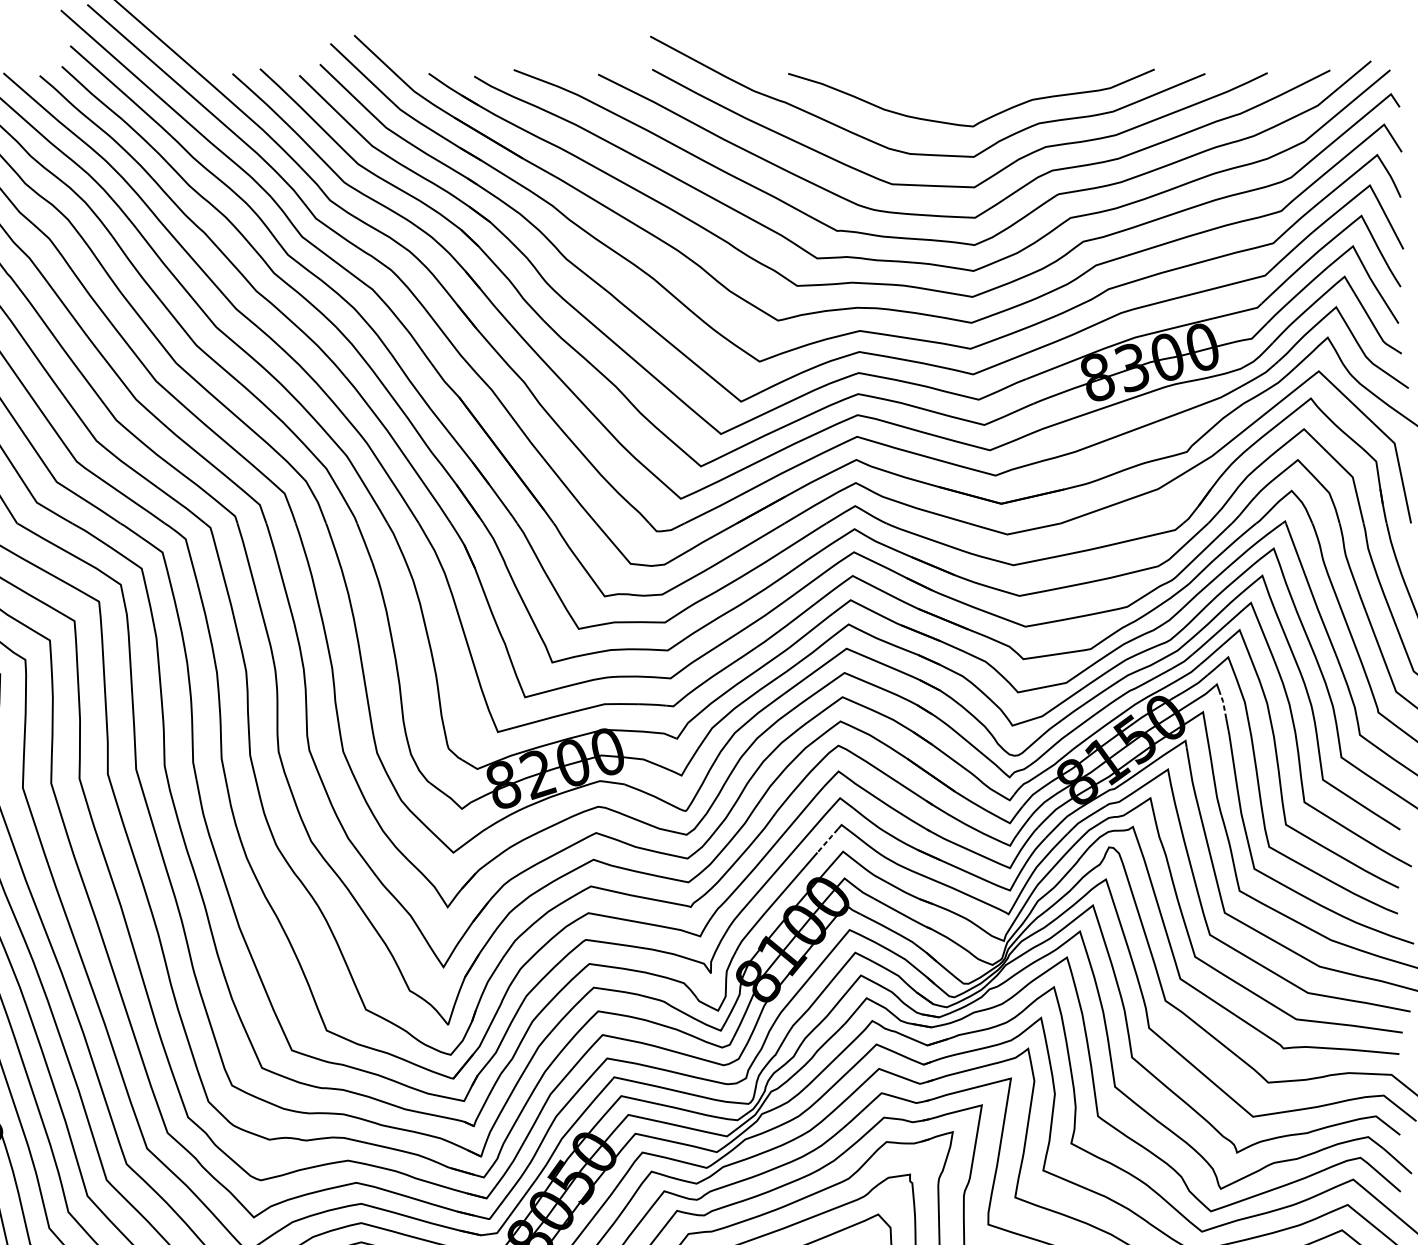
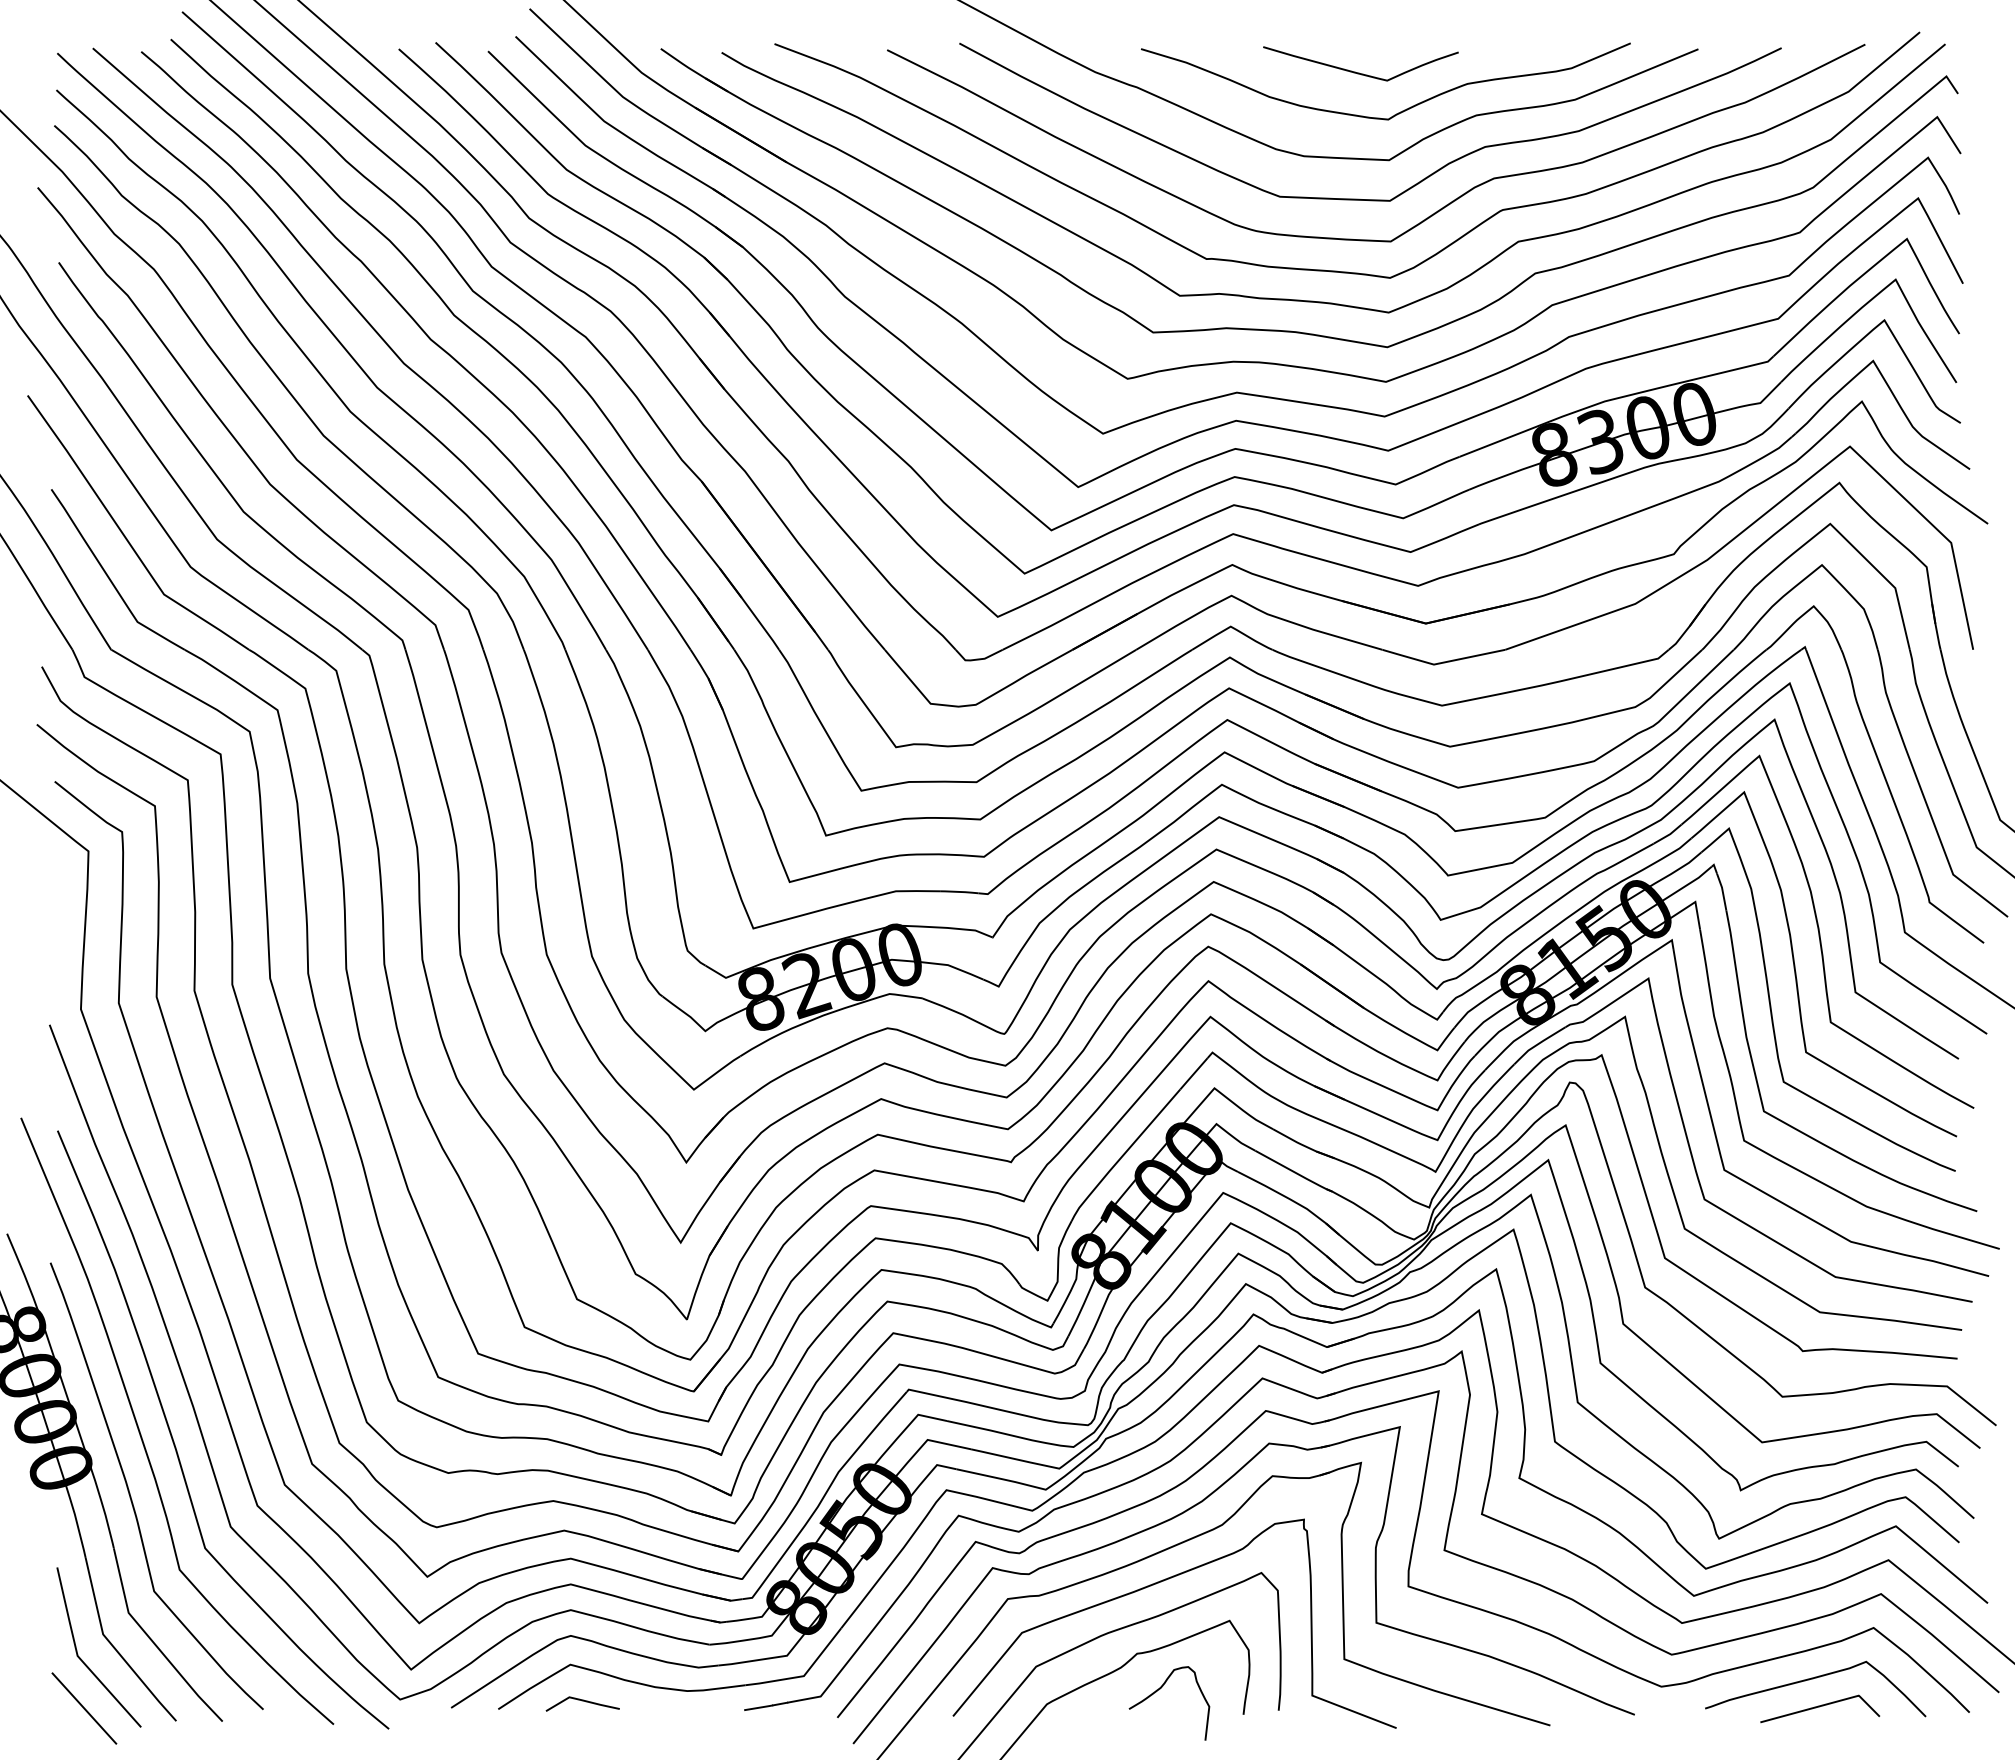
curve: (951, 91) -> (1359, 72), added
line: (1223, 704) -> (1722, 891), dashed -> solid
line: (827, 841) -> (1193, 1074), dashed -> solid

